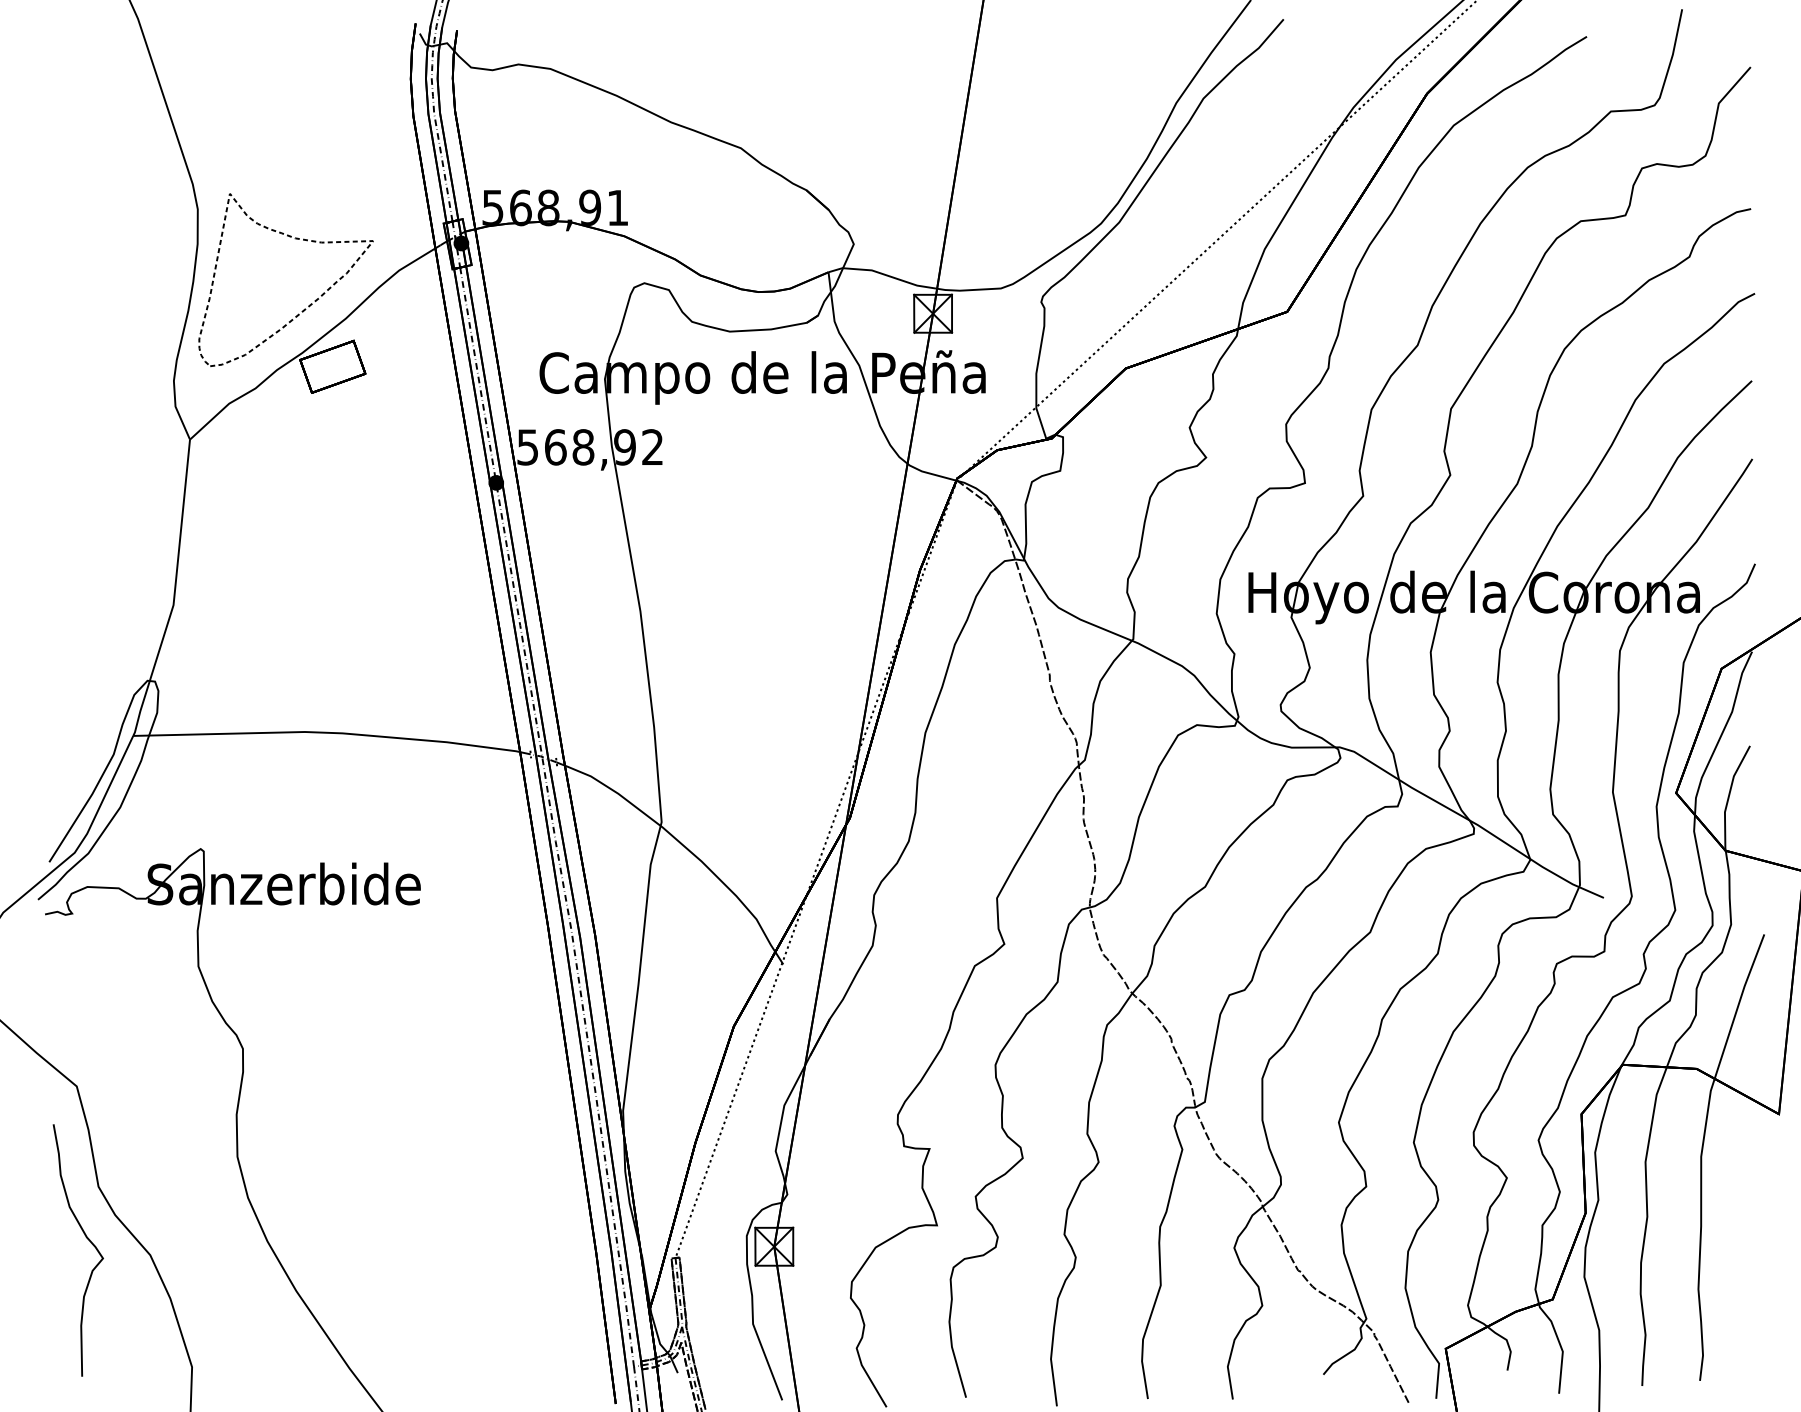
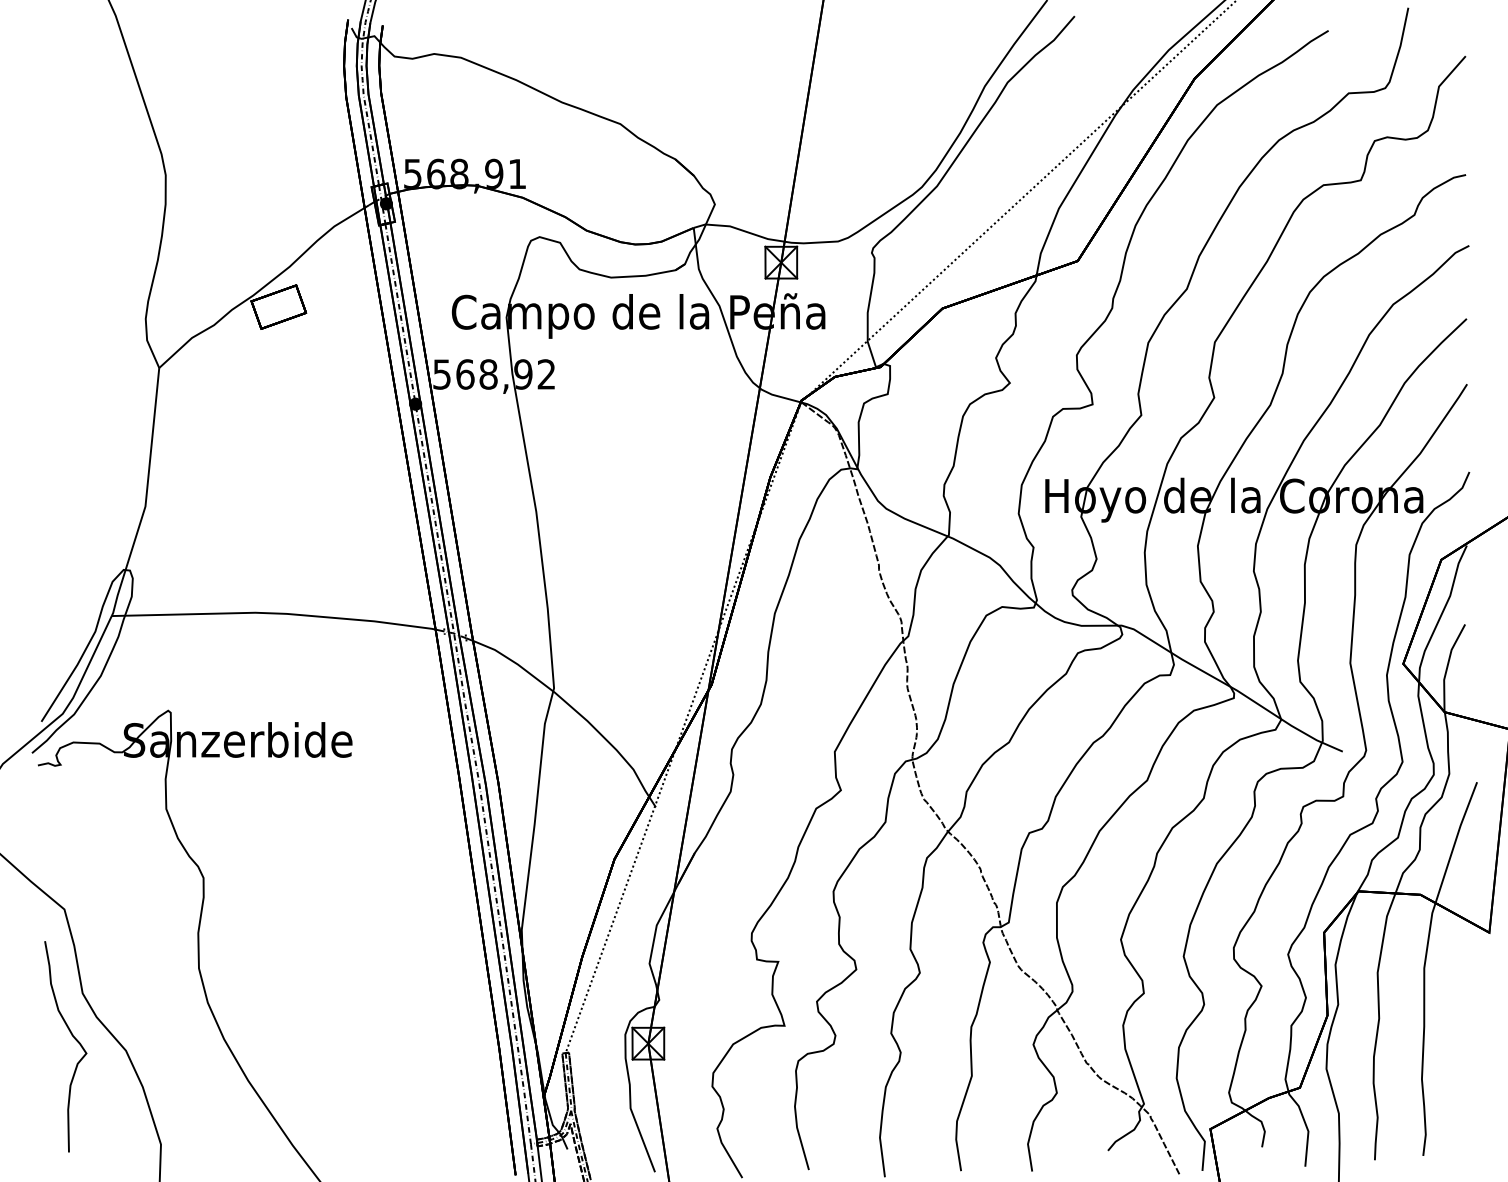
part: (309, 304) -> (259, 254), removed

